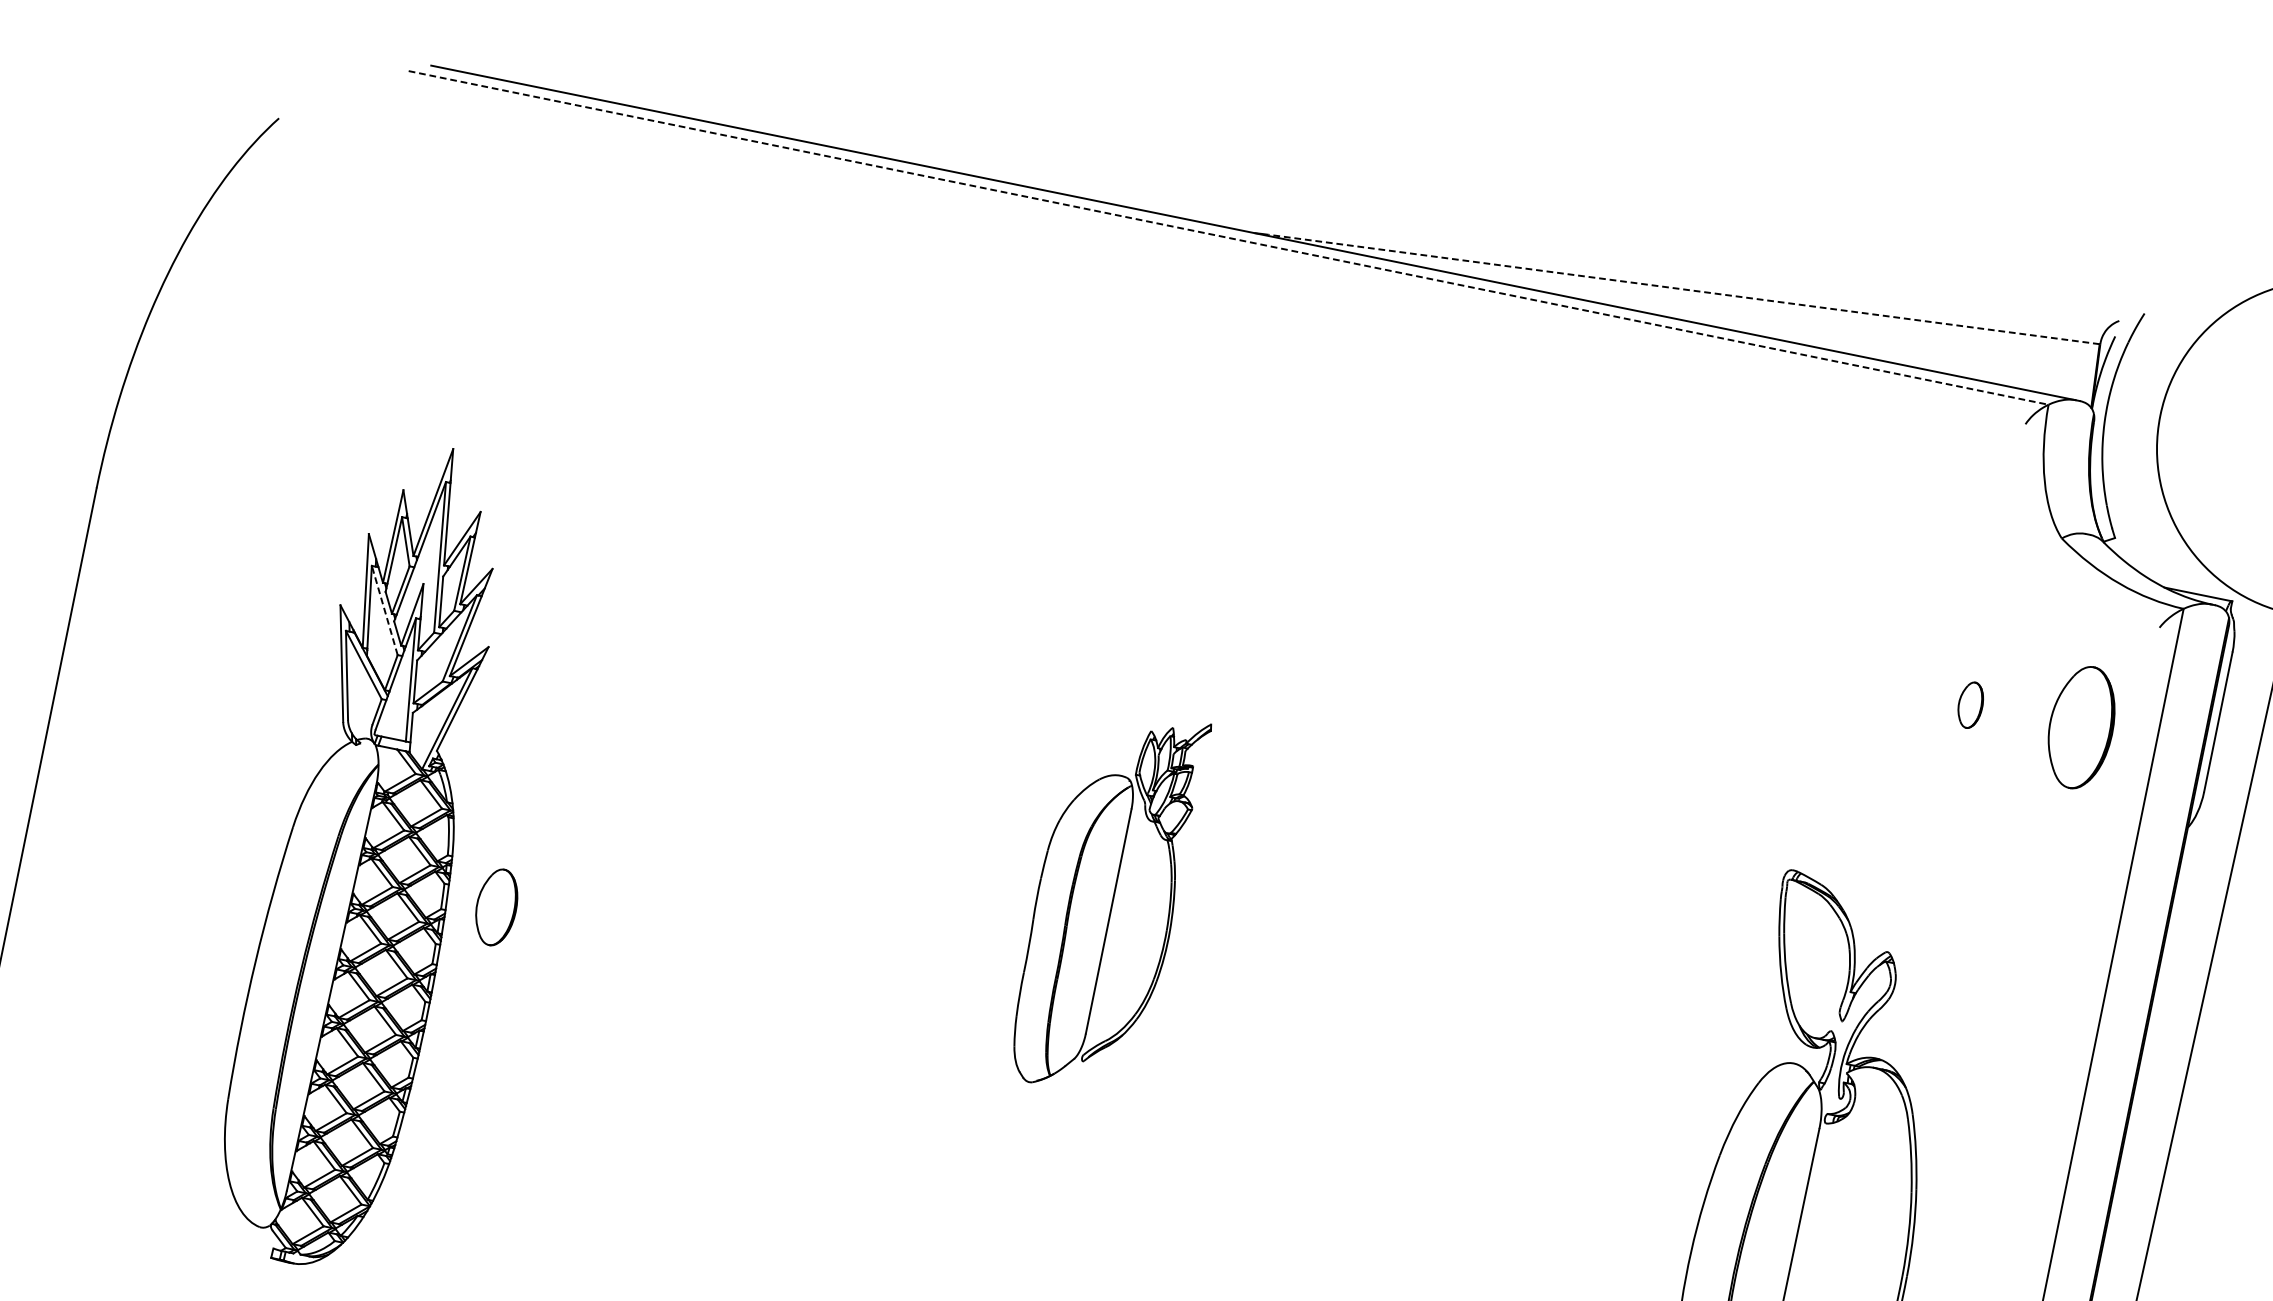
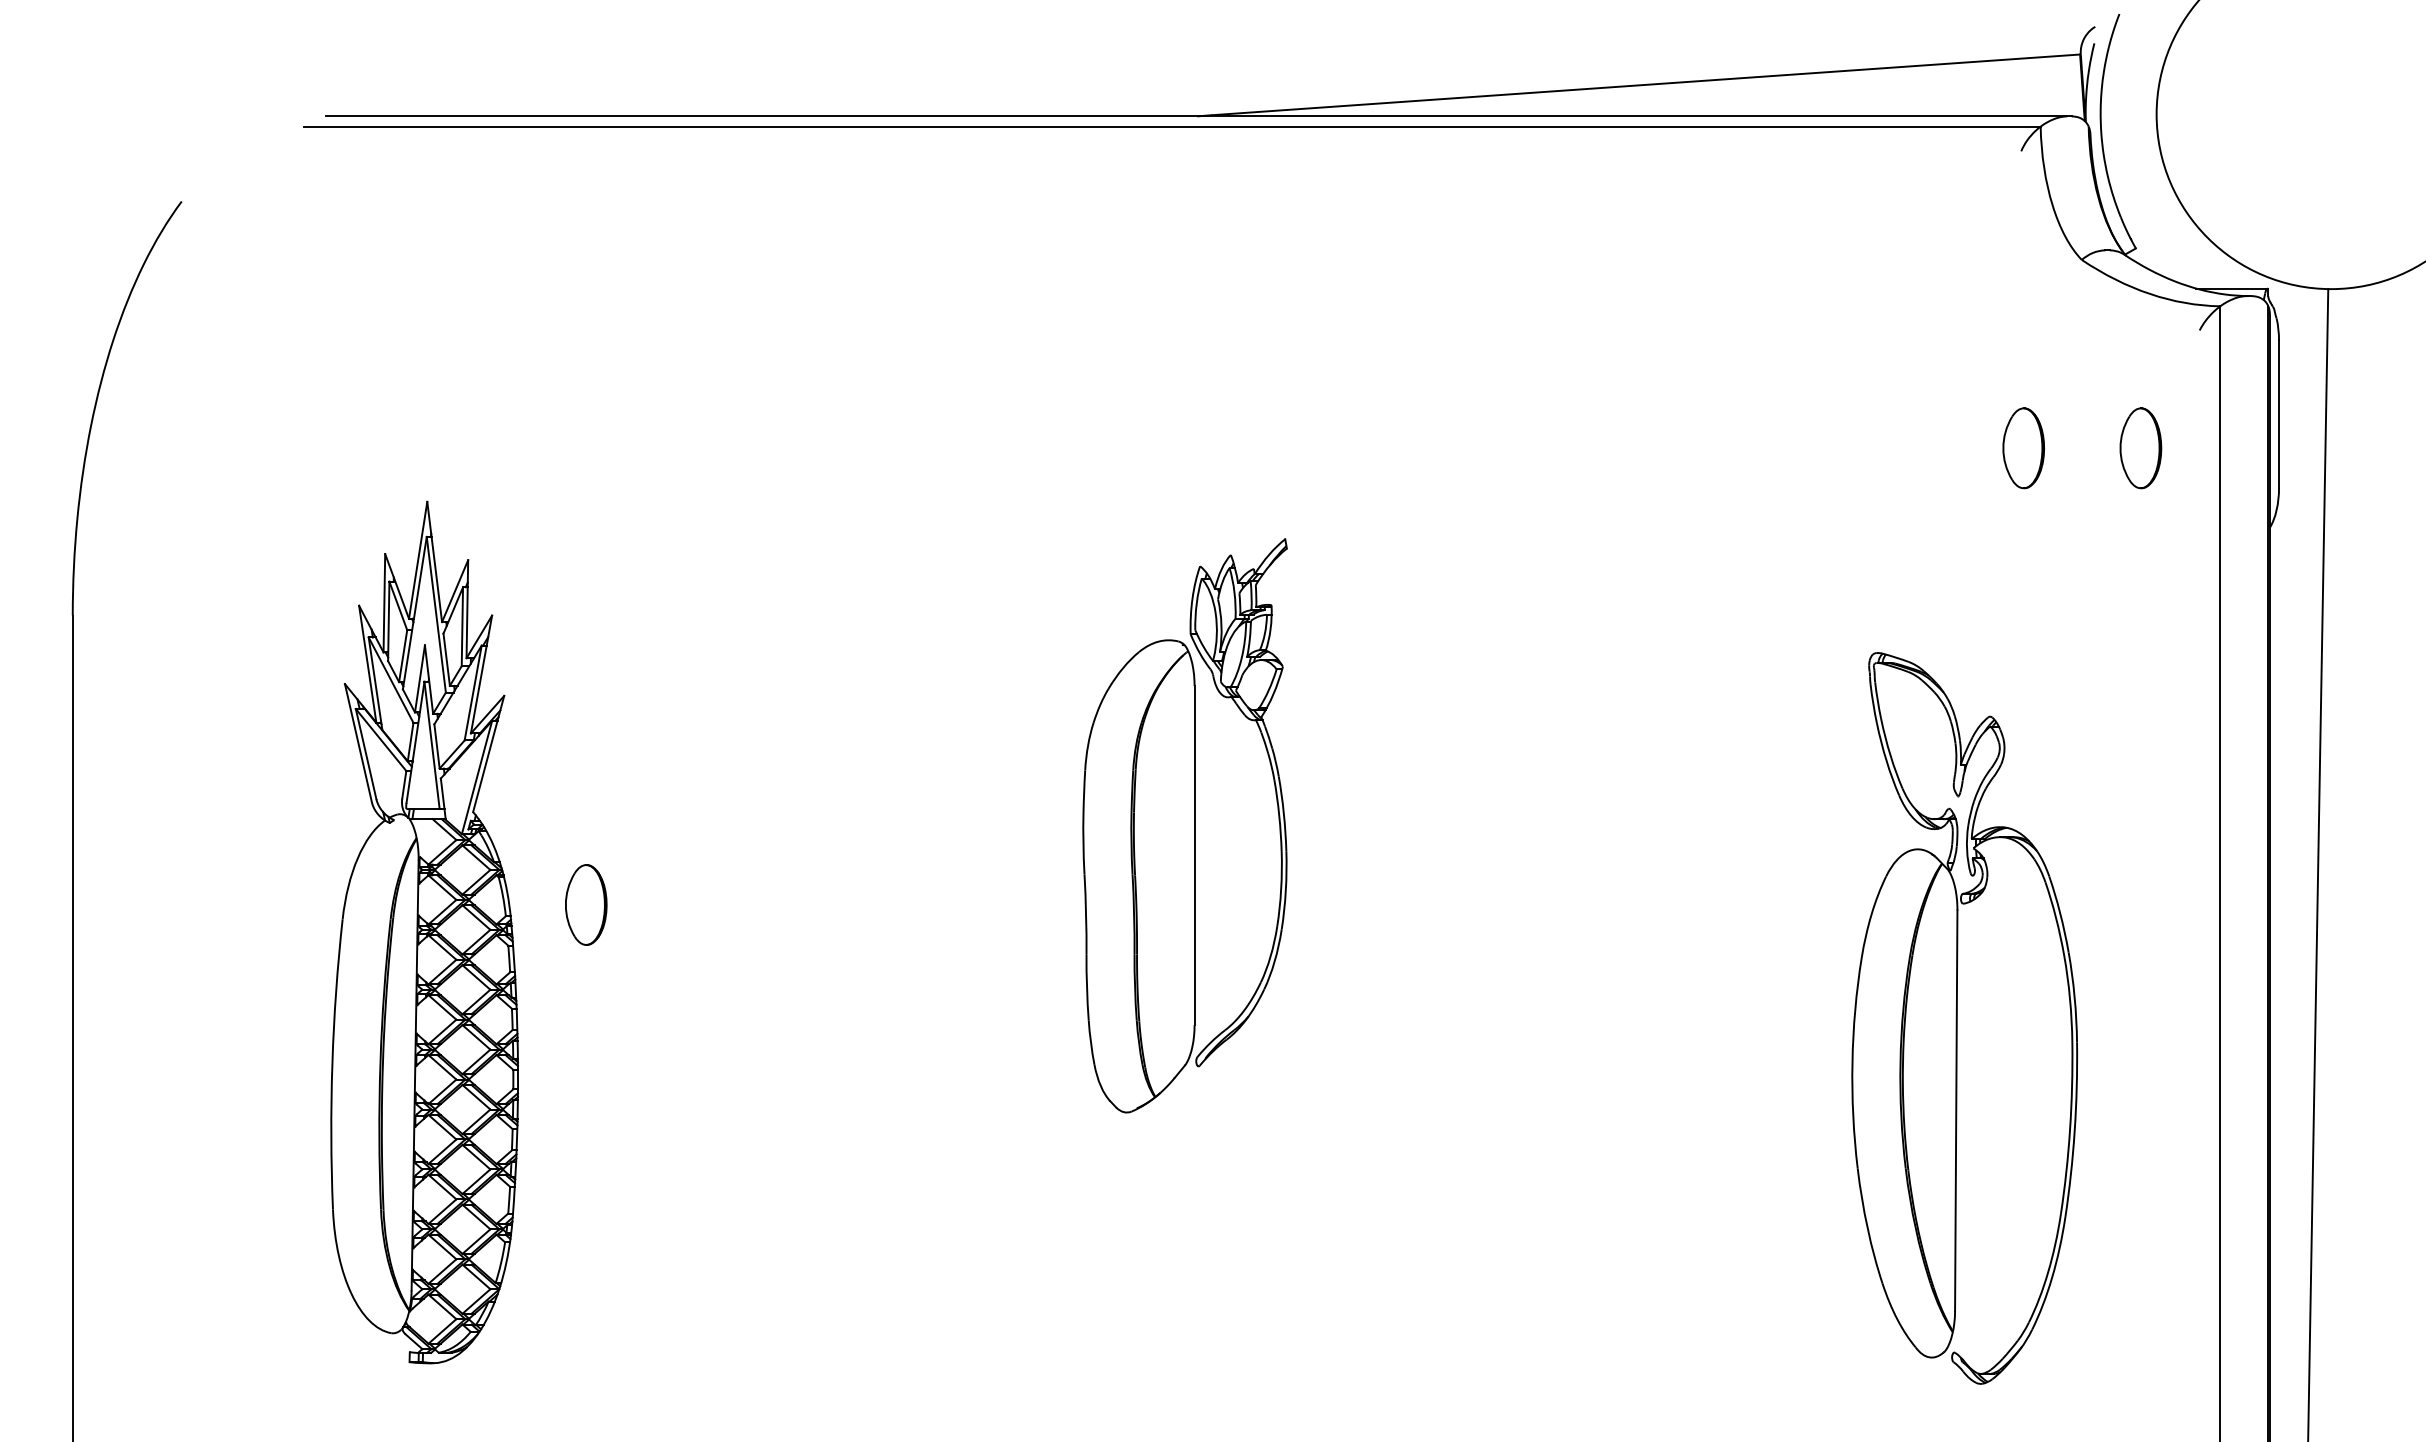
line: (1228, 237) -> (1172, 126), dashed -> solid
line: (1683, 289) -> (1645, 84), dashed -> solid
line: (384, 609) -> (390, 679), dashed -> solid
part: (1970, 705) -> (2023, 448), size x1.67
part: (2081, 727) -> (2140, 448), size x0.62
part: (1105, 900) -> (1184, 825), size x1.43
part: (496, 906) -> (586, 904), moved

